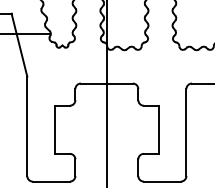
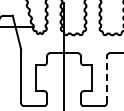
line: (185, 132) -> (106, 79), solid -> dashed

